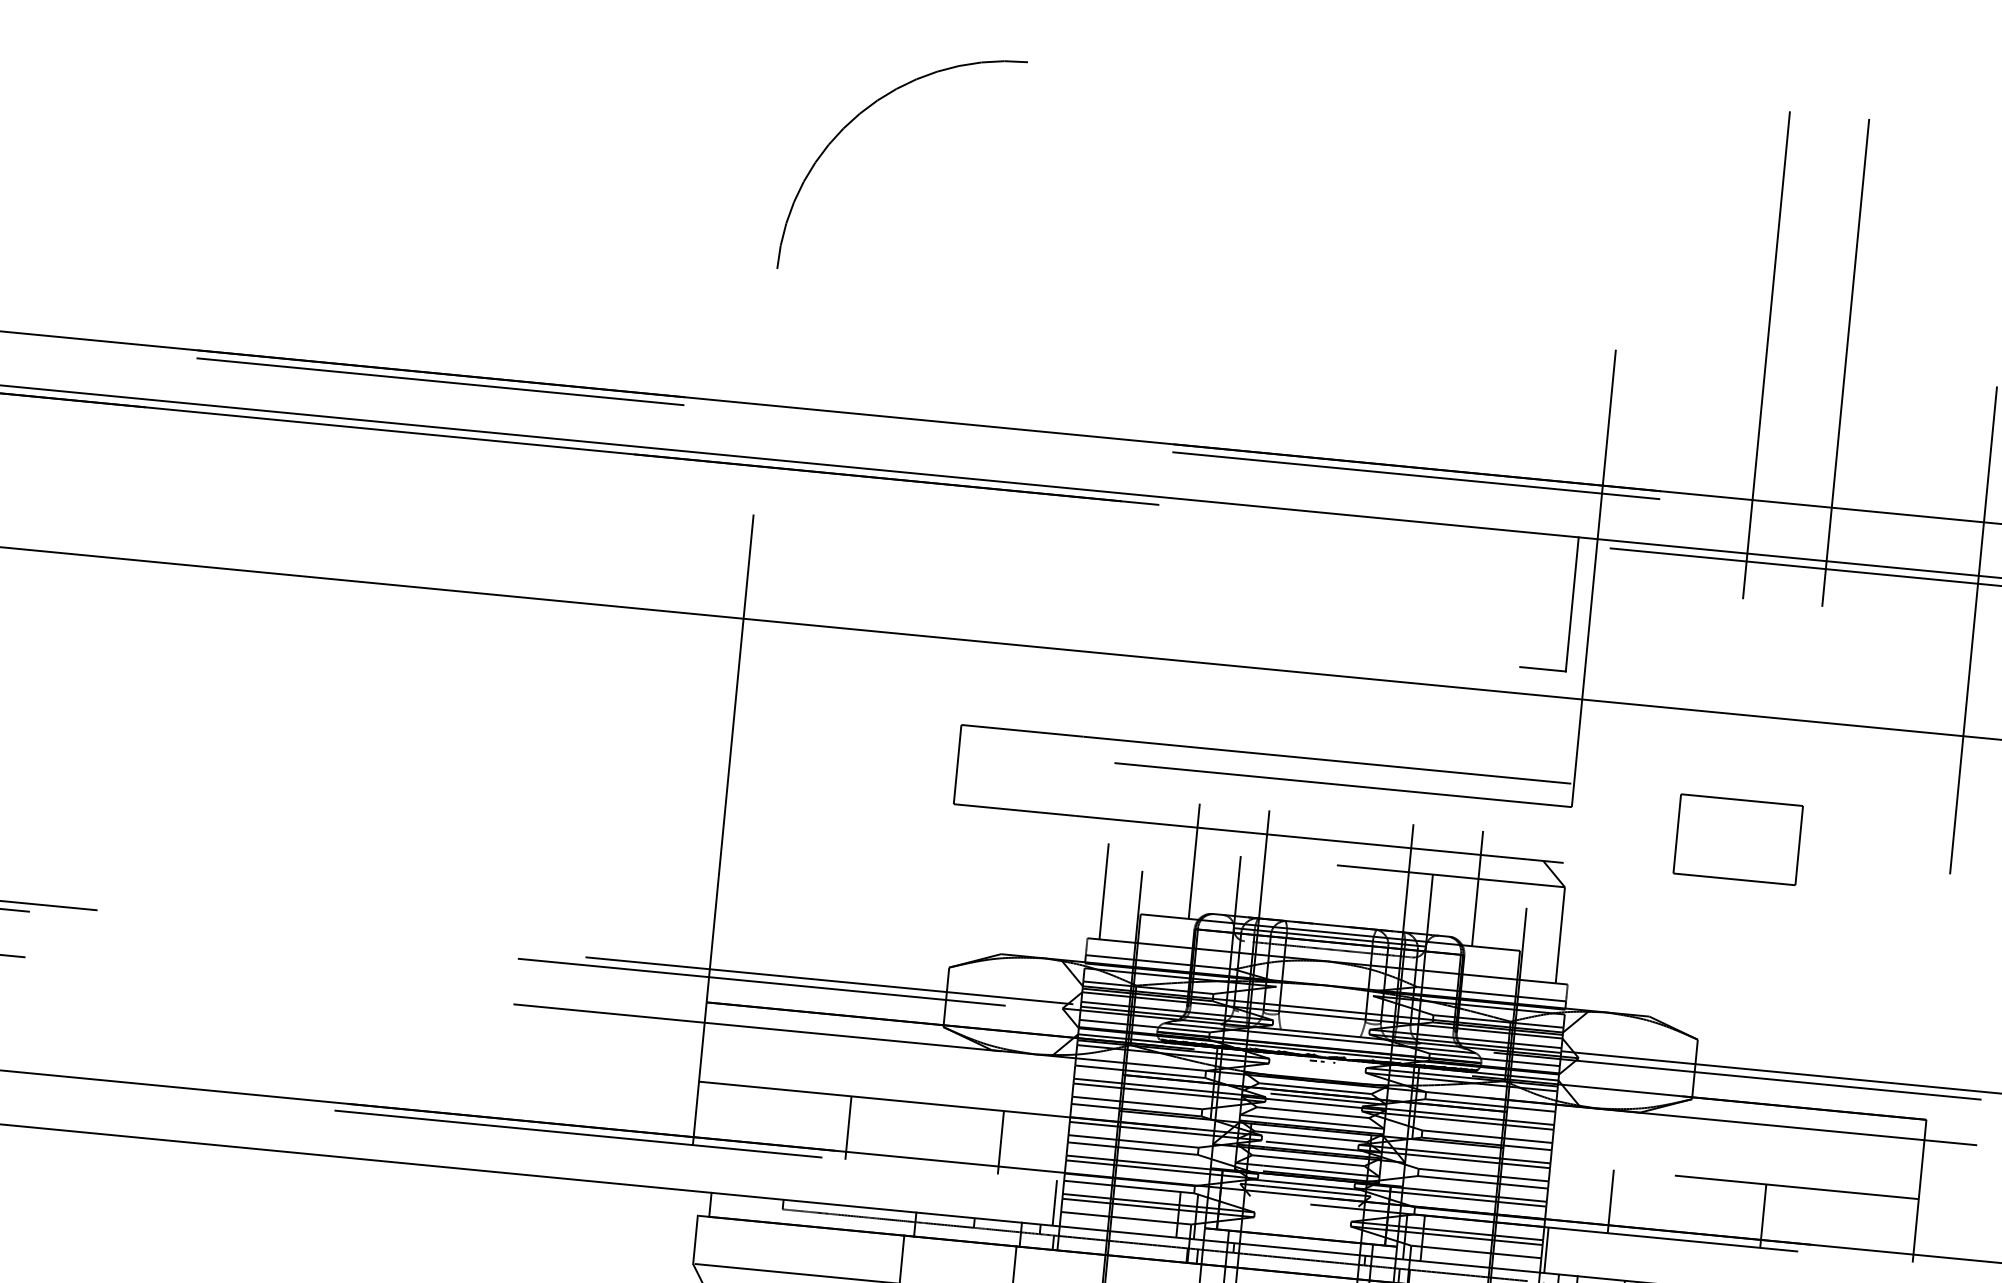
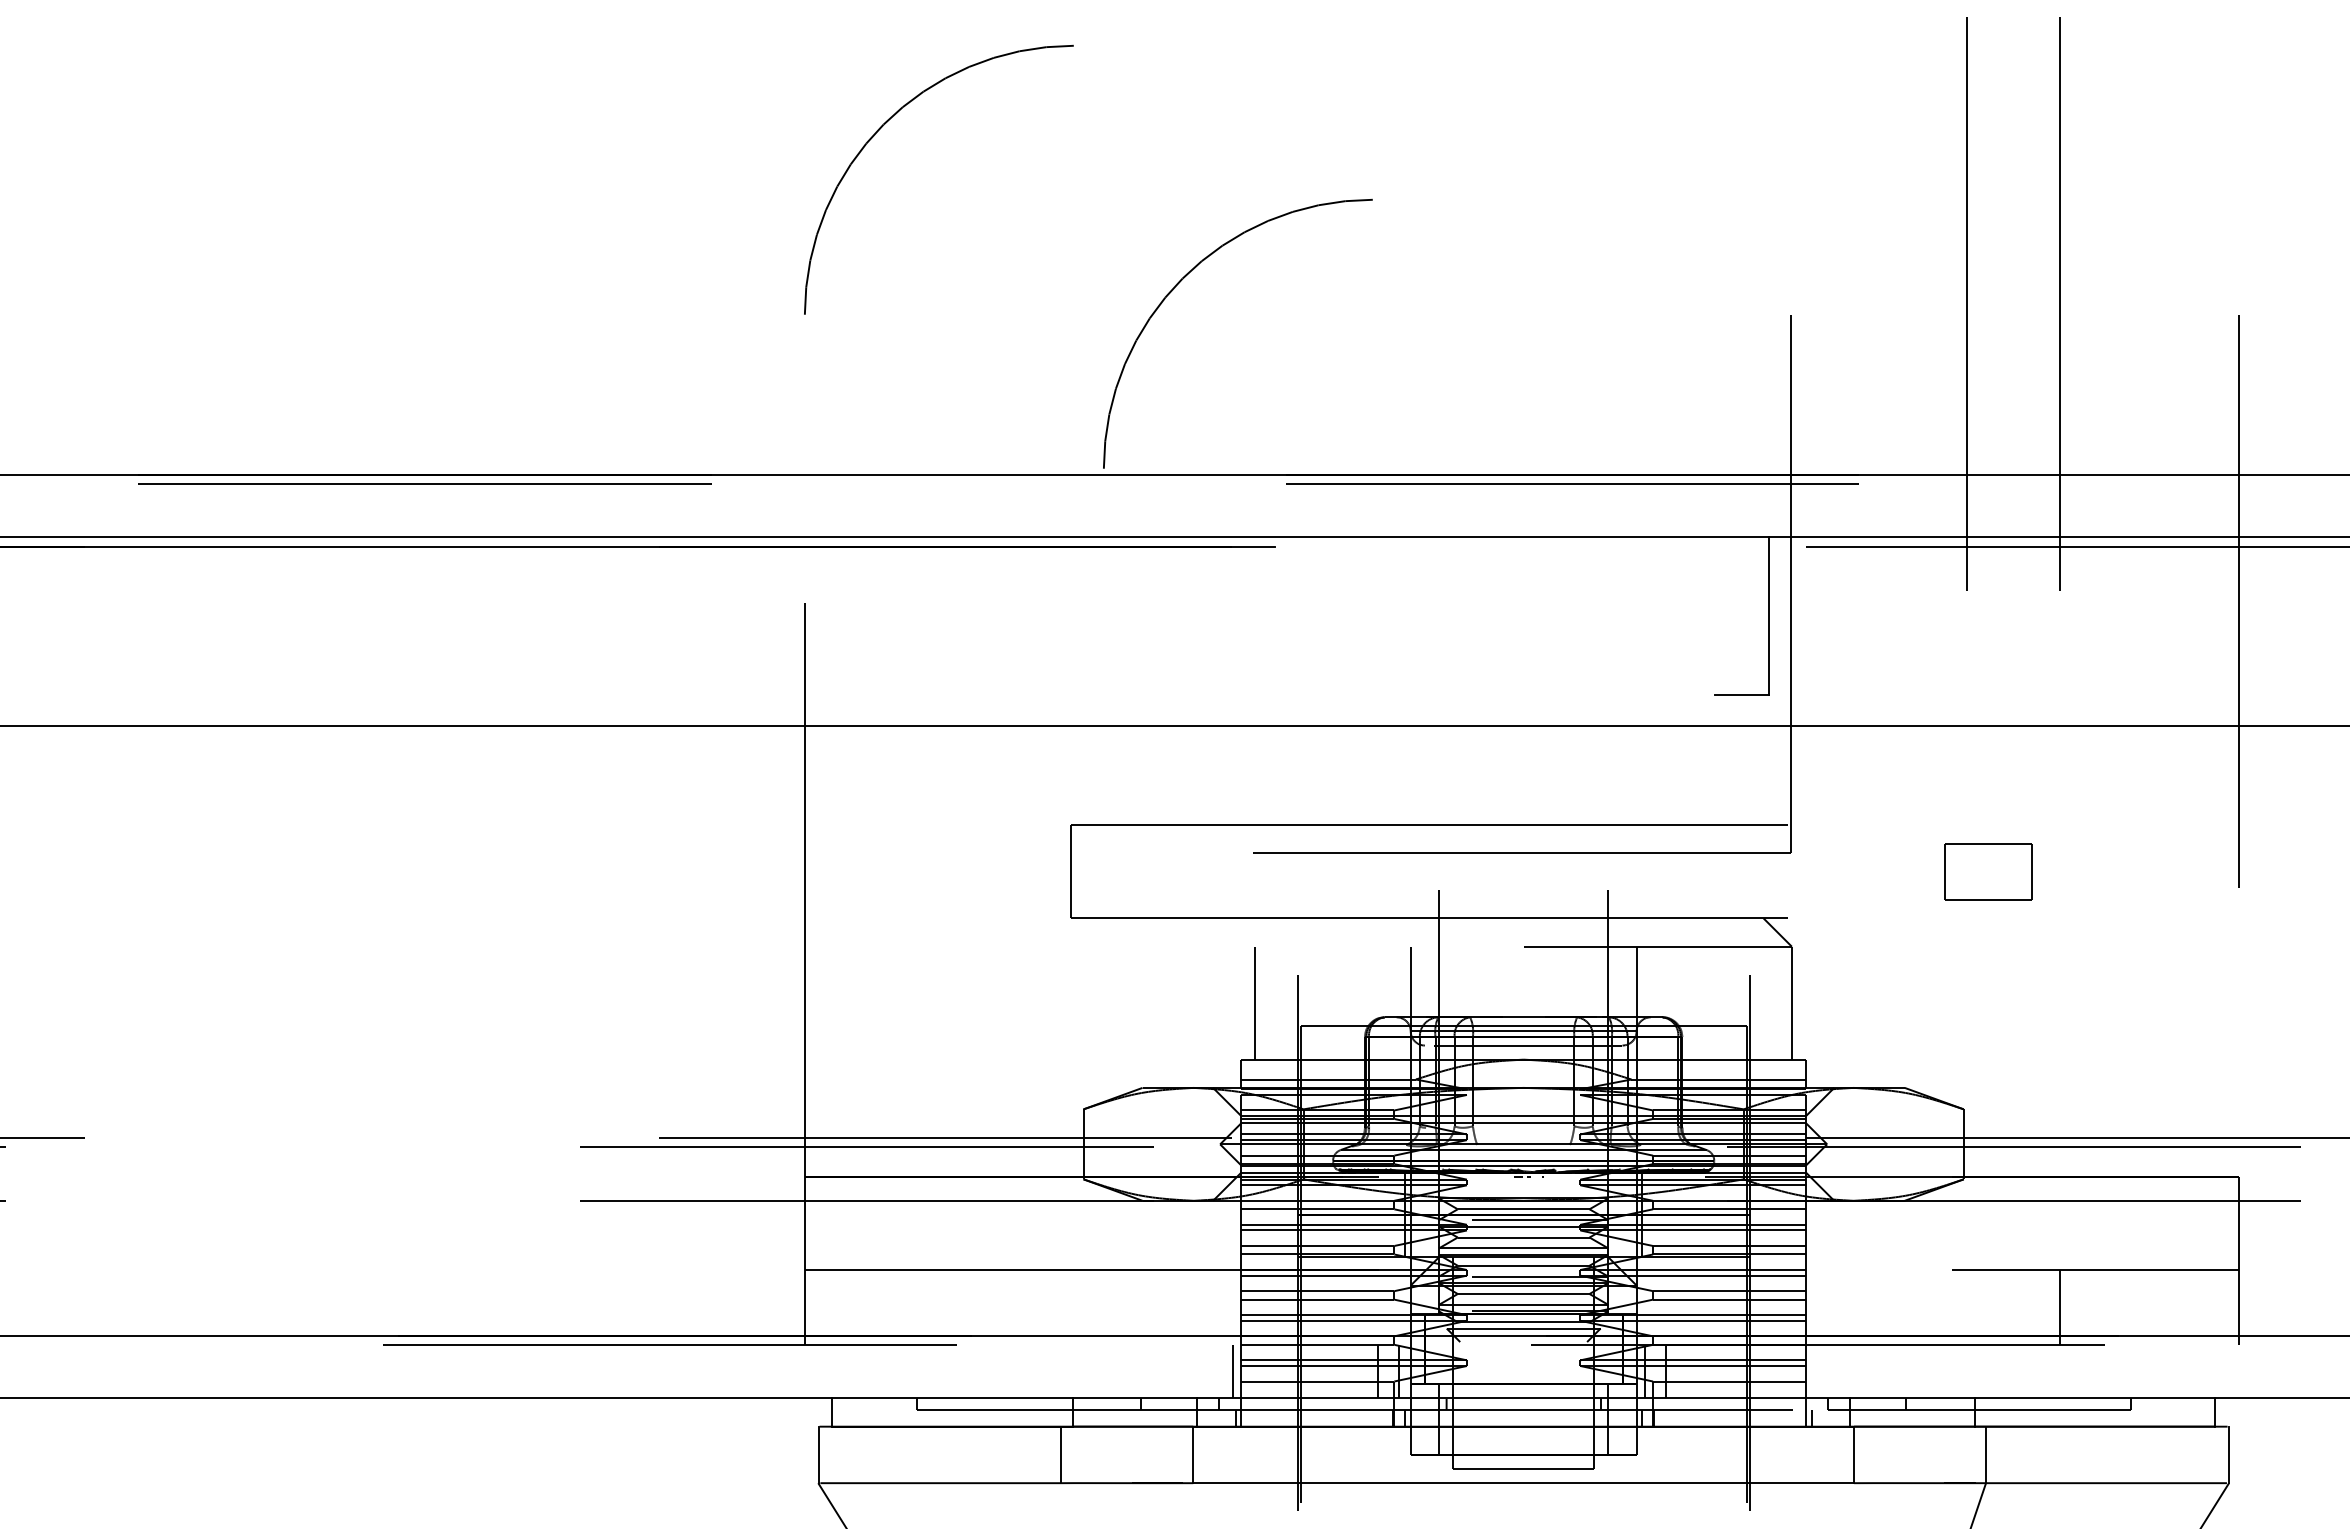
arc: (1102, 270) -> (1183, 279), added
part: (1738, 839) -> (1988, 871), size x0.6
line: (1194, 860) -> (1357, 957), removed
line: (1477, 888) -> (1690, 957), removed
line: (848, 1127) -> (984, 1307), removed
line: (1000, 1142) -> (1163, 1307), removed
line: (1610, 1201) -> (1880, 1307), removed
line: (1546, 1250) -> (1811, 1371), removed

